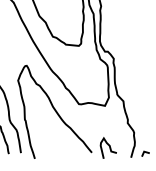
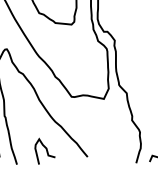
curve: (108, 146) -> (44, 149), moved

